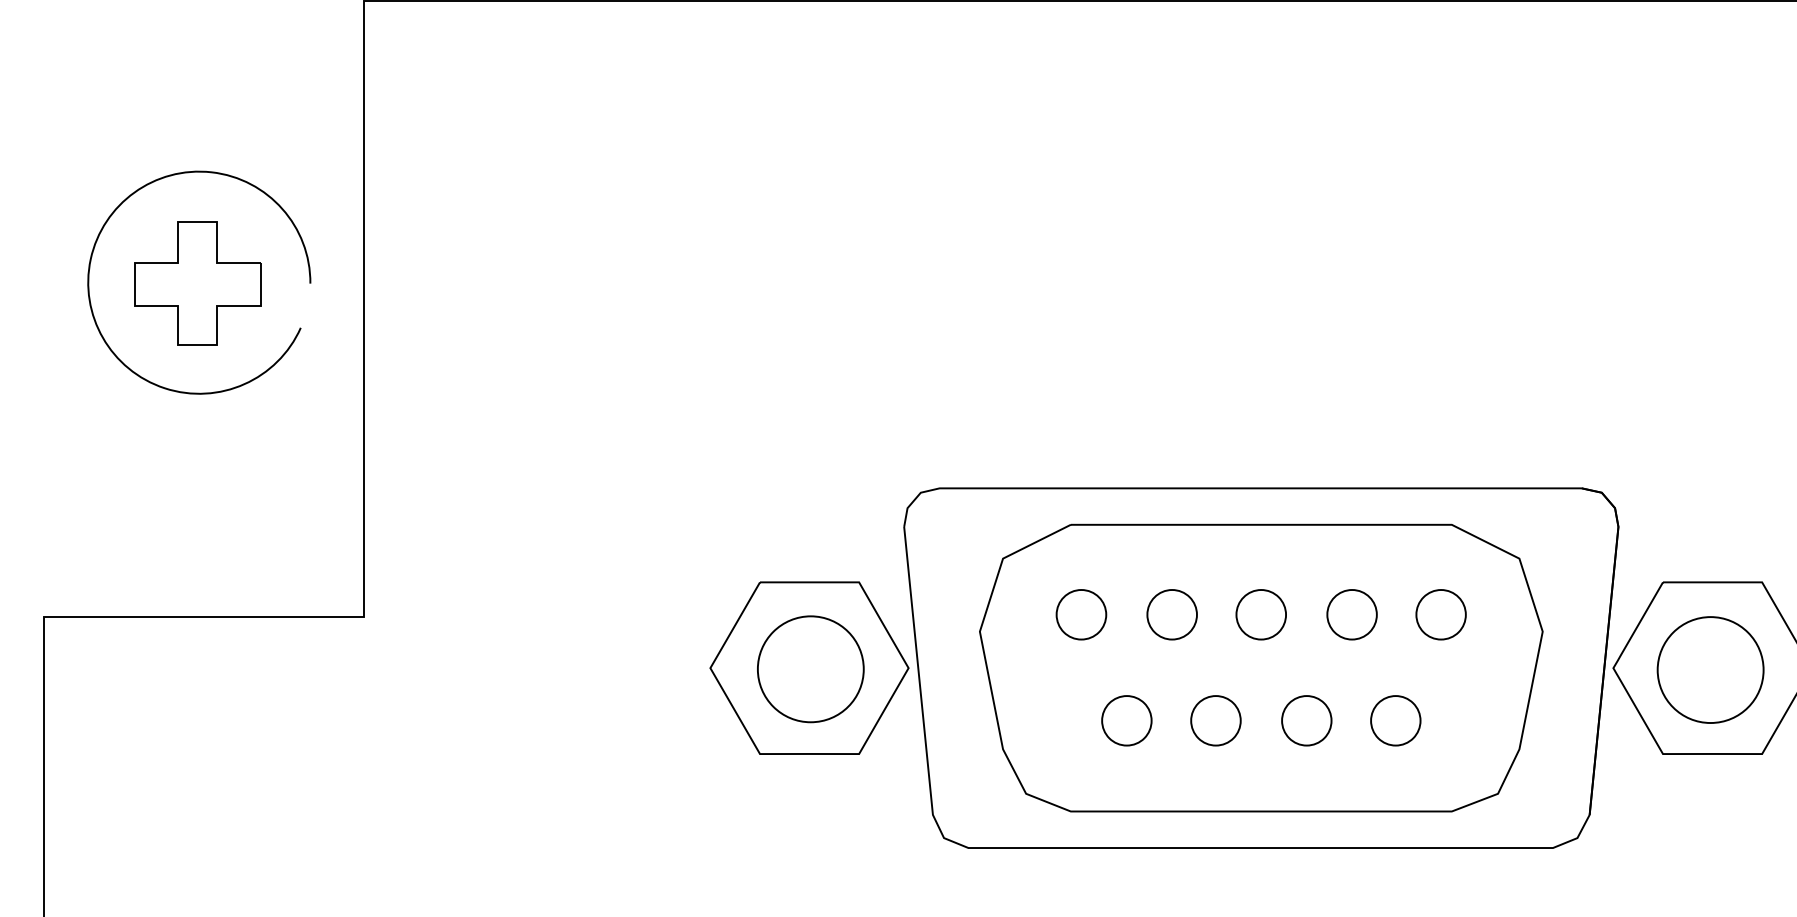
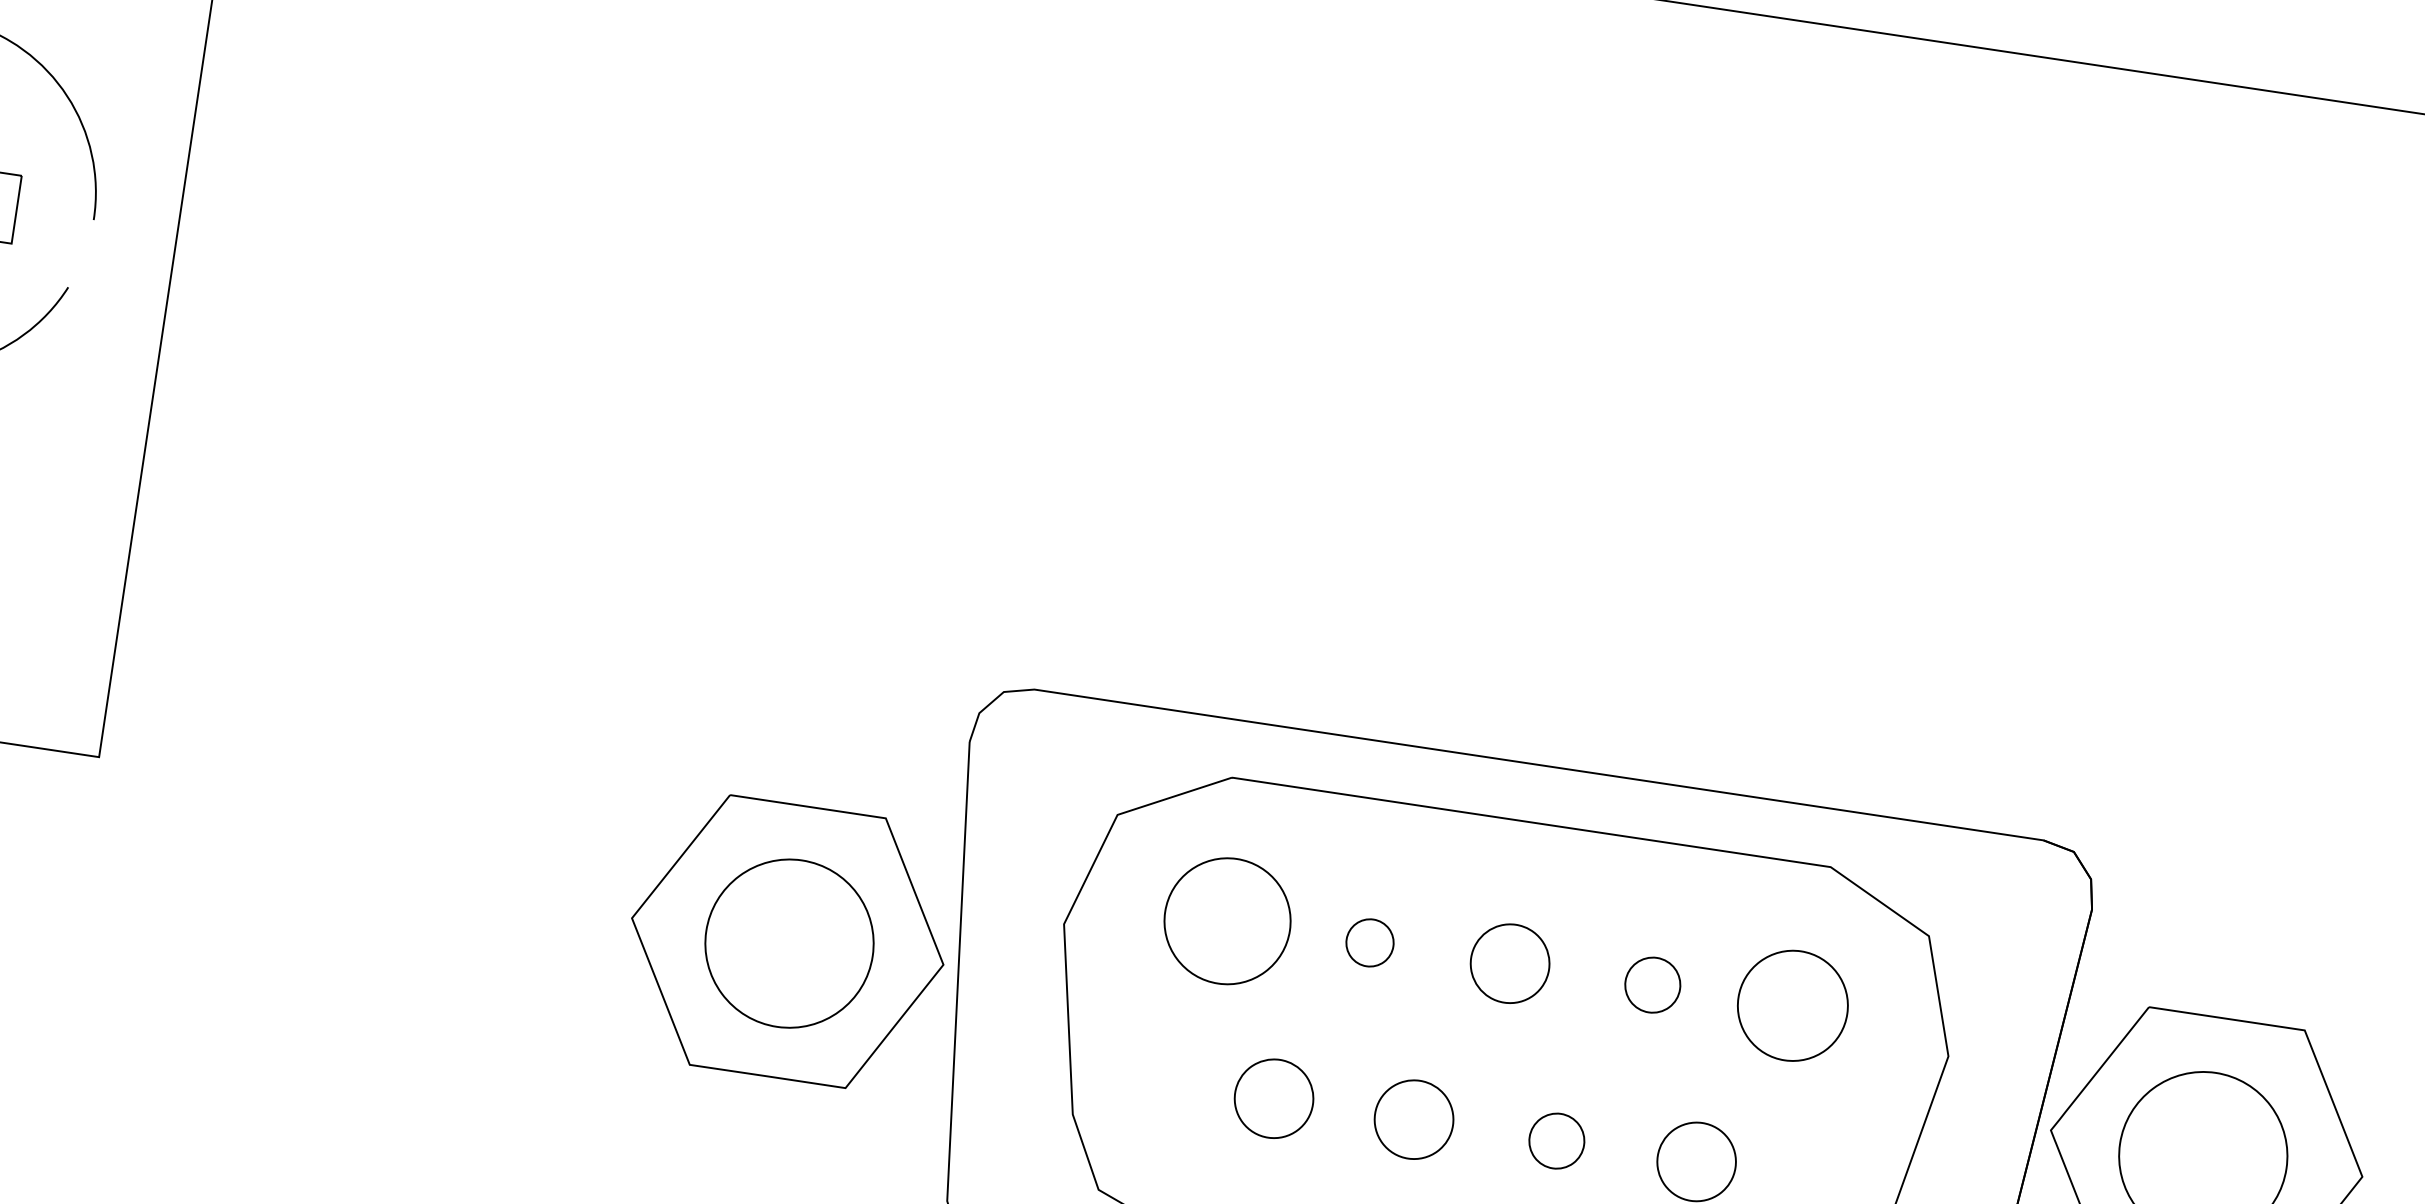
part: (1081, 614) -> (1227, 921), size x1.6
part: (1171, 614) -> (1369, 942), size x0.6
part: (1351, 614) -> (1652, 984), size x0.7
part: (1440, 614) -> (1791, 1005), size x1.4
part: (1306, 720) -> (1556, 1140), size x0.7

